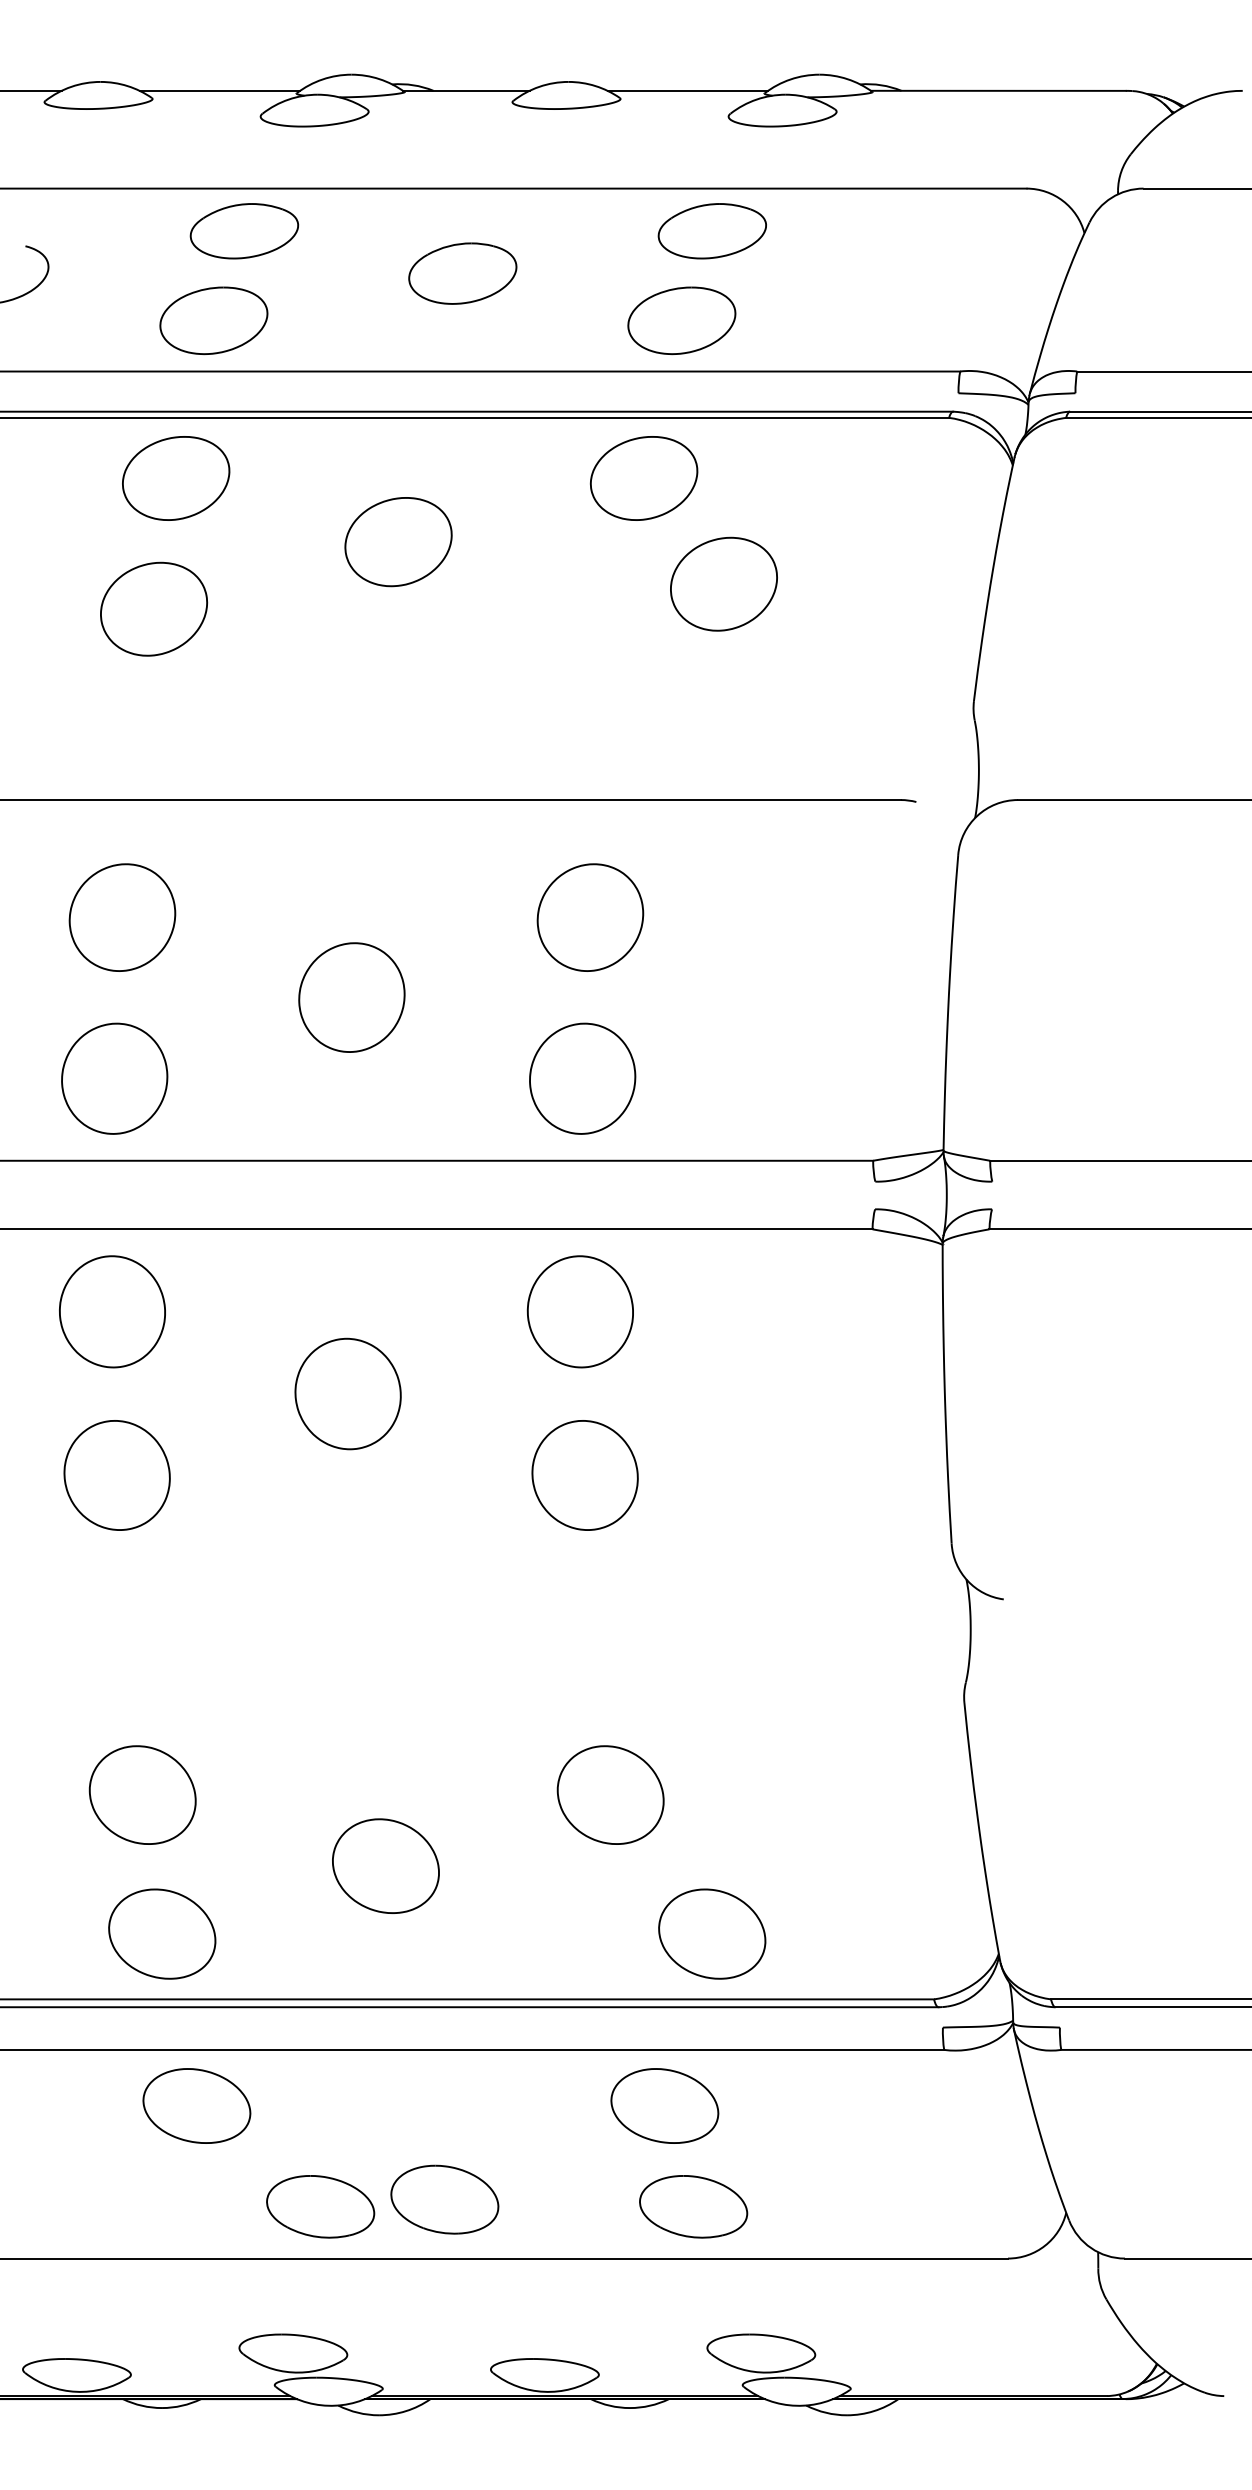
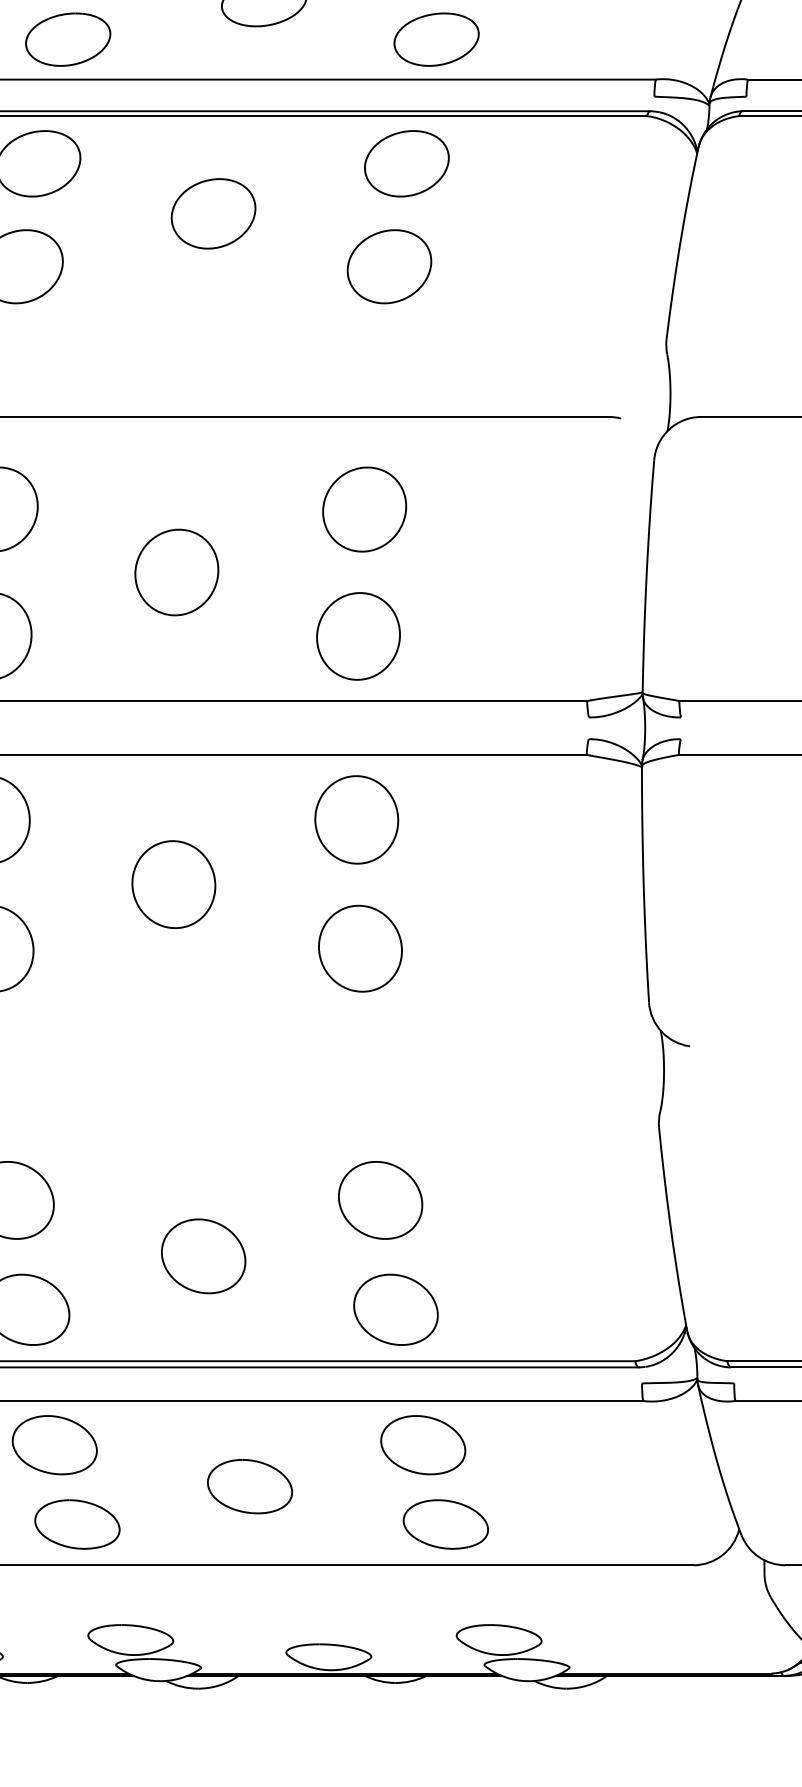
part: (723, 583) -> (389, 266), moved
part: (712, 1933) -> (396, 1309), moved
part: (444, 2199) -> (249, 1486), moved
part: (320, 2206) -> (77, 1524), moved

